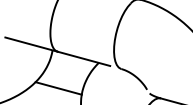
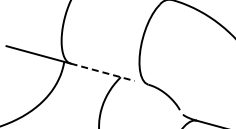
line: (84, 59) -> (103, 72), solid -> dashed
line: (58, 88) -> (71, 108), removed

